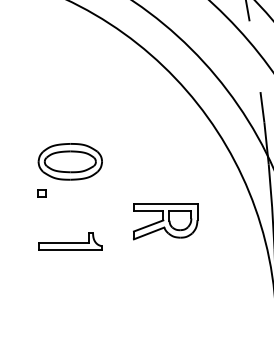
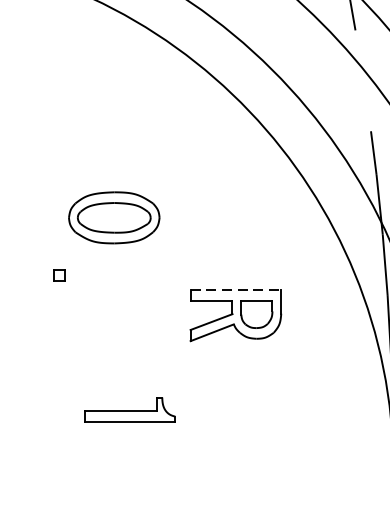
part: (69, 161) -> (113, 217), moved
line: (165, 203) -> (235, 290), solid -> dashed
part: (70, 241) -> (130, 409), moved

